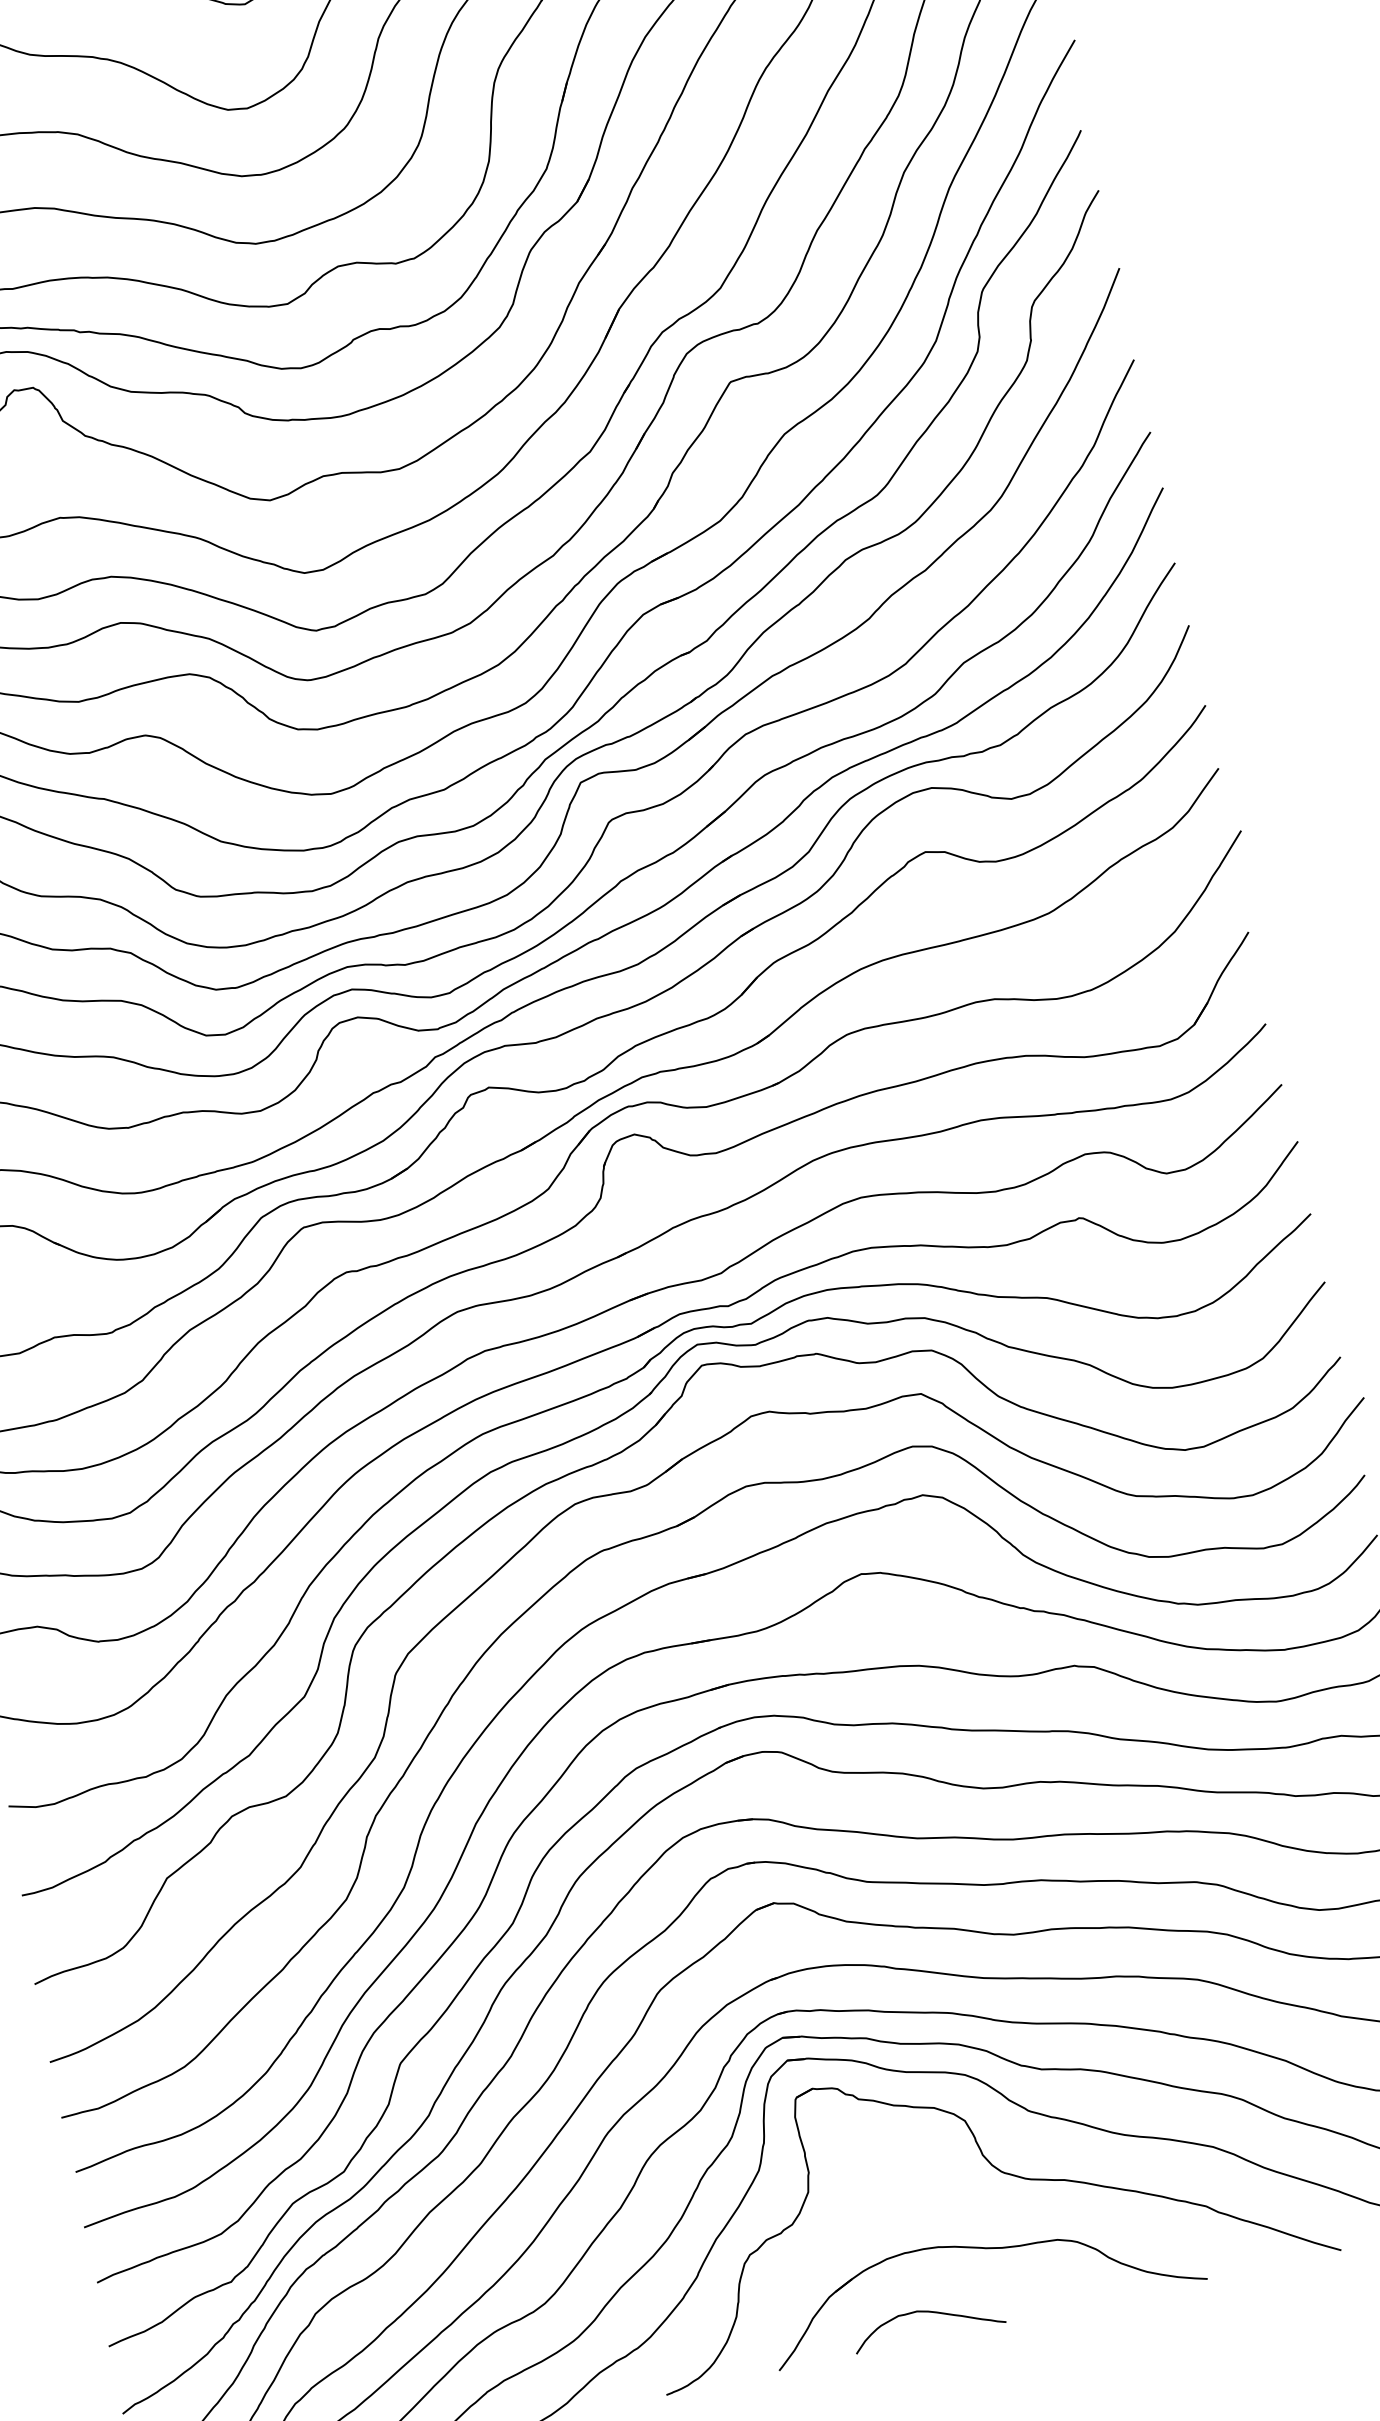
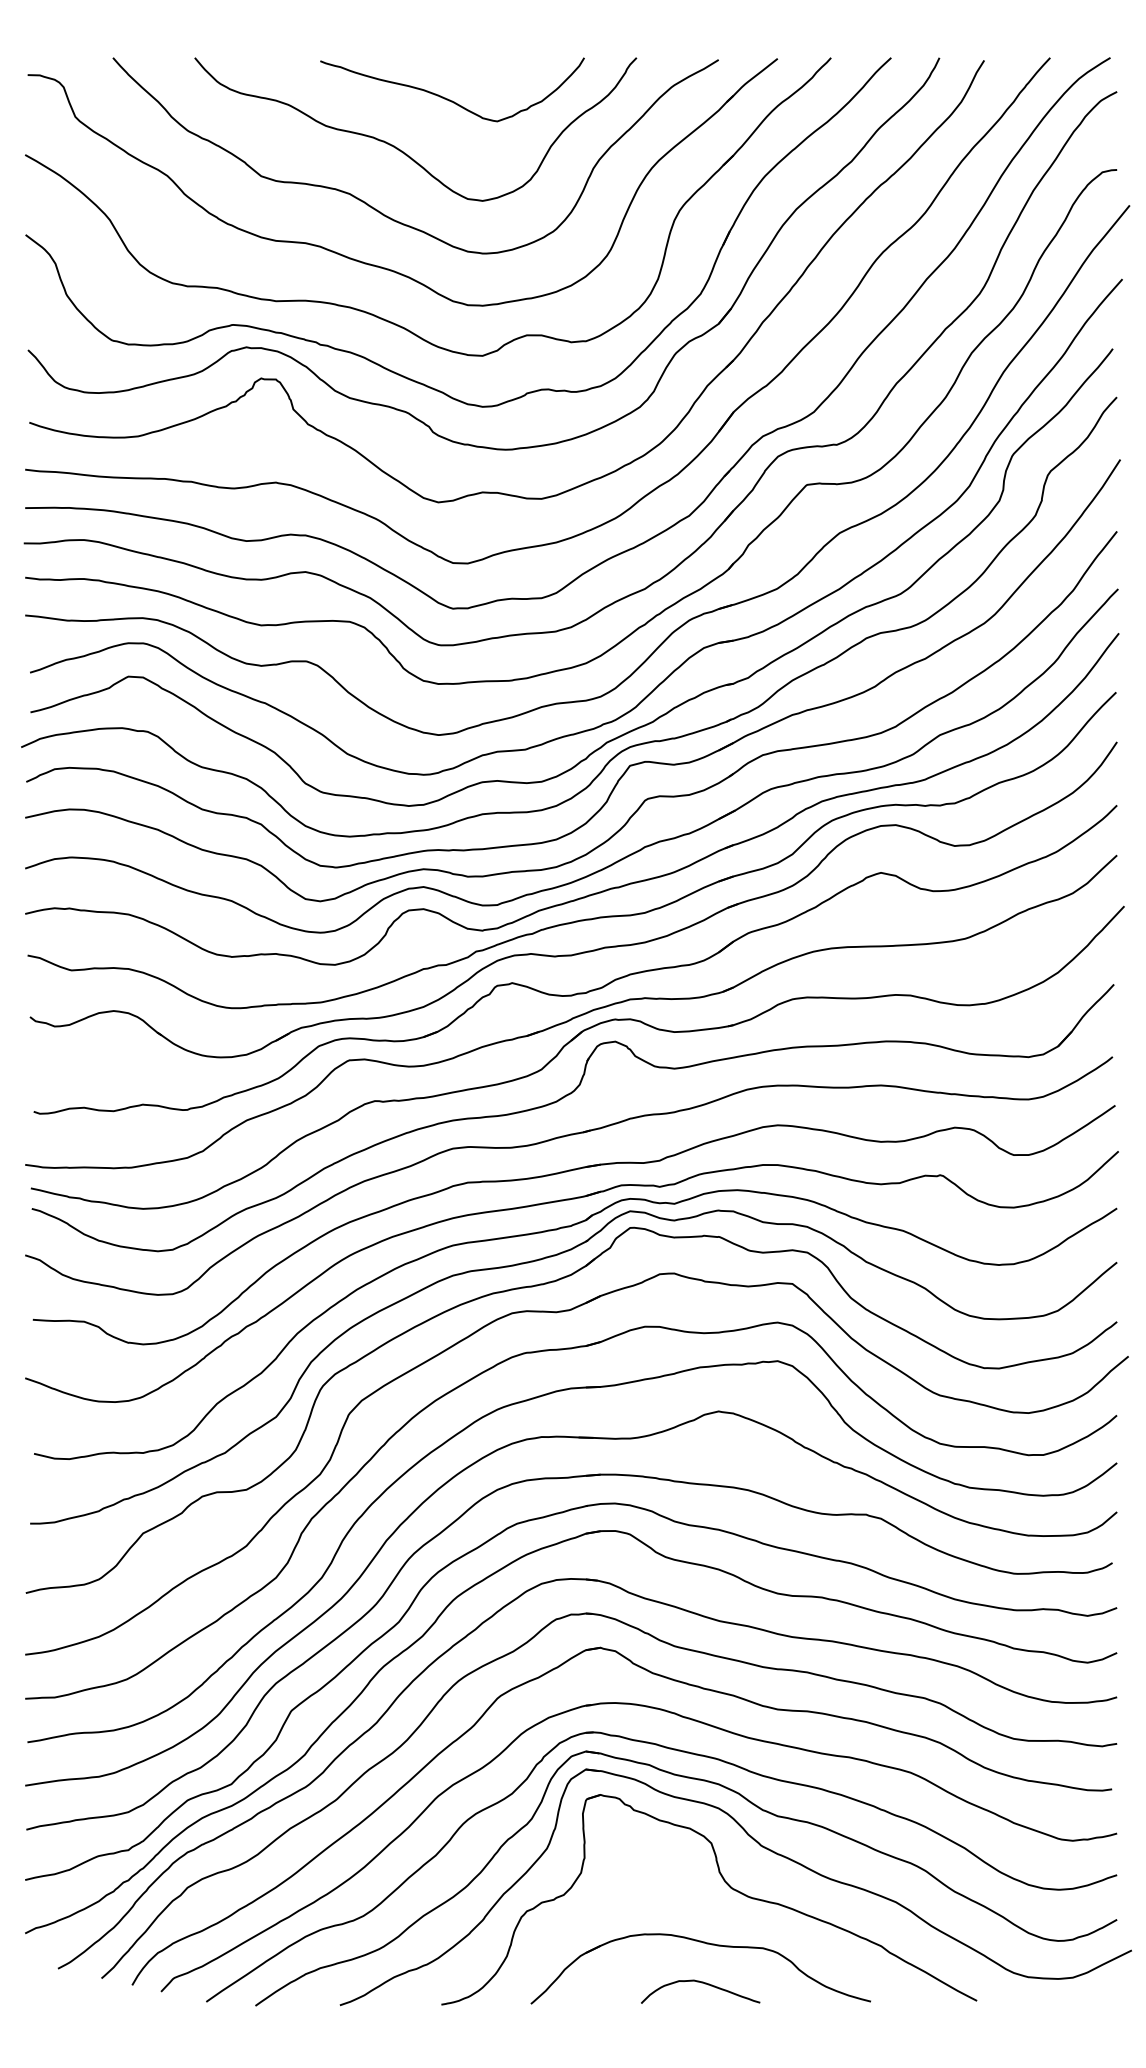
curve: (927, 2313) -> (701, 1983), moved

